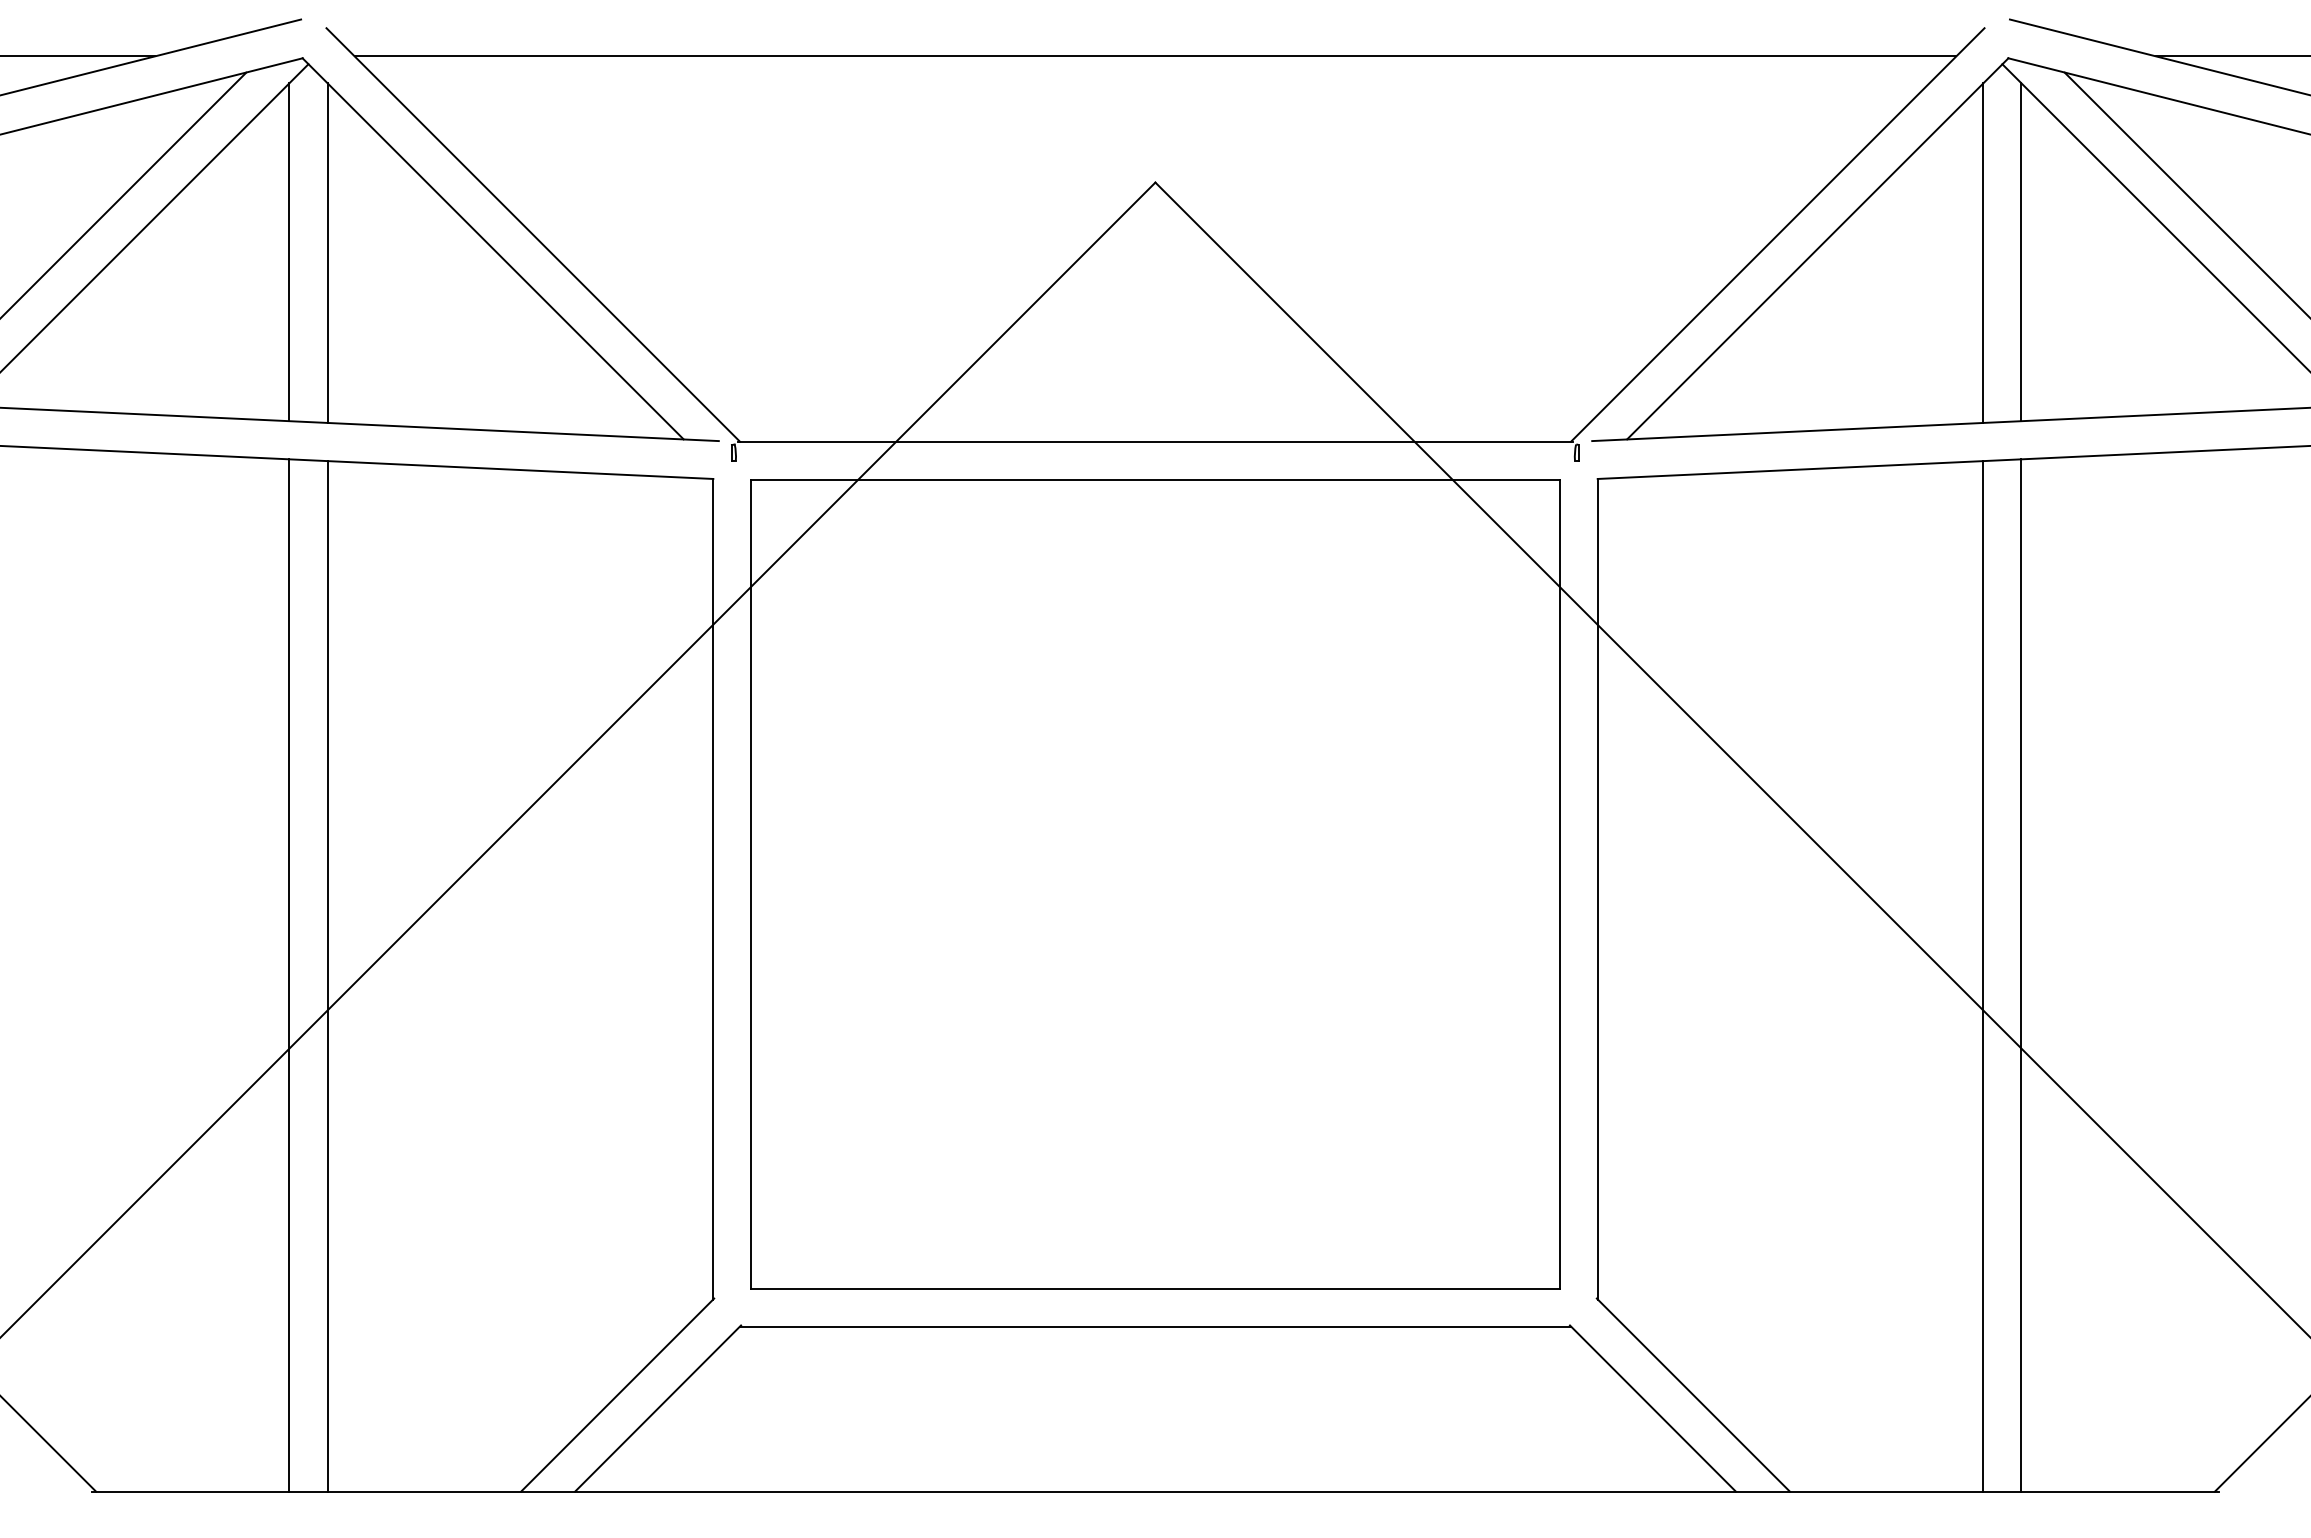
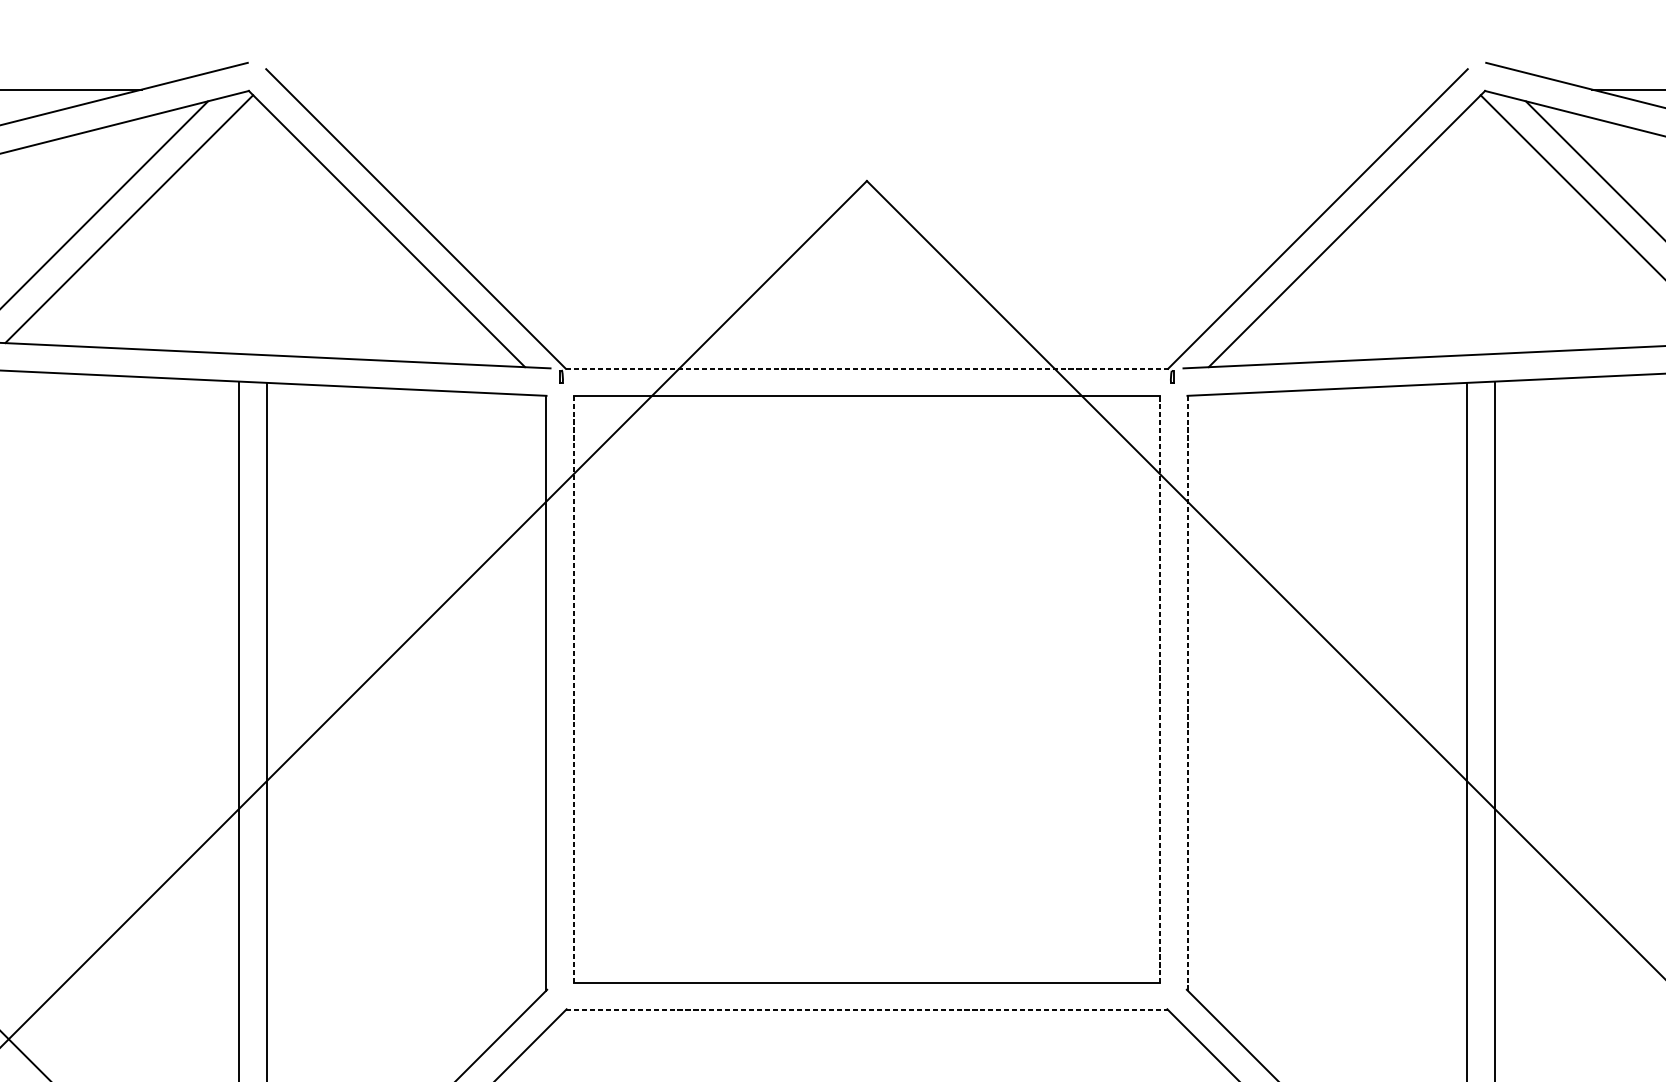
line: (1155, 56) -> (866, 89), removed
line: (289, 252) -> (239, 231), removed
line: (327, 252) -> (266, 231), removed
line: (1983, 252) -> (1467, 231), removed
line: (2021, 252) -> (1494, 231), removed
line: (1154, 441) -> (866, 368), solid -> dashed
line: (751, 883) -> (574, 688), solid -> dashed
line: (1559, 884) -> (1159, 689), solid -> dashed
line: (1597, 888) -> (1187, 692), solid -> dashed
line: (1155, 1326) -> (866, 1010), solid -> dashed

